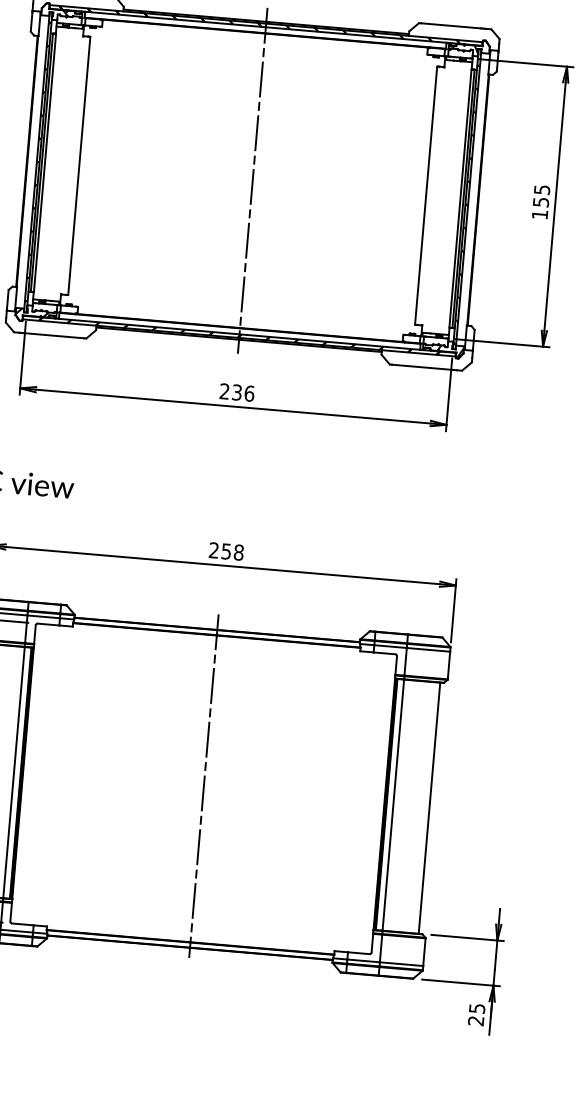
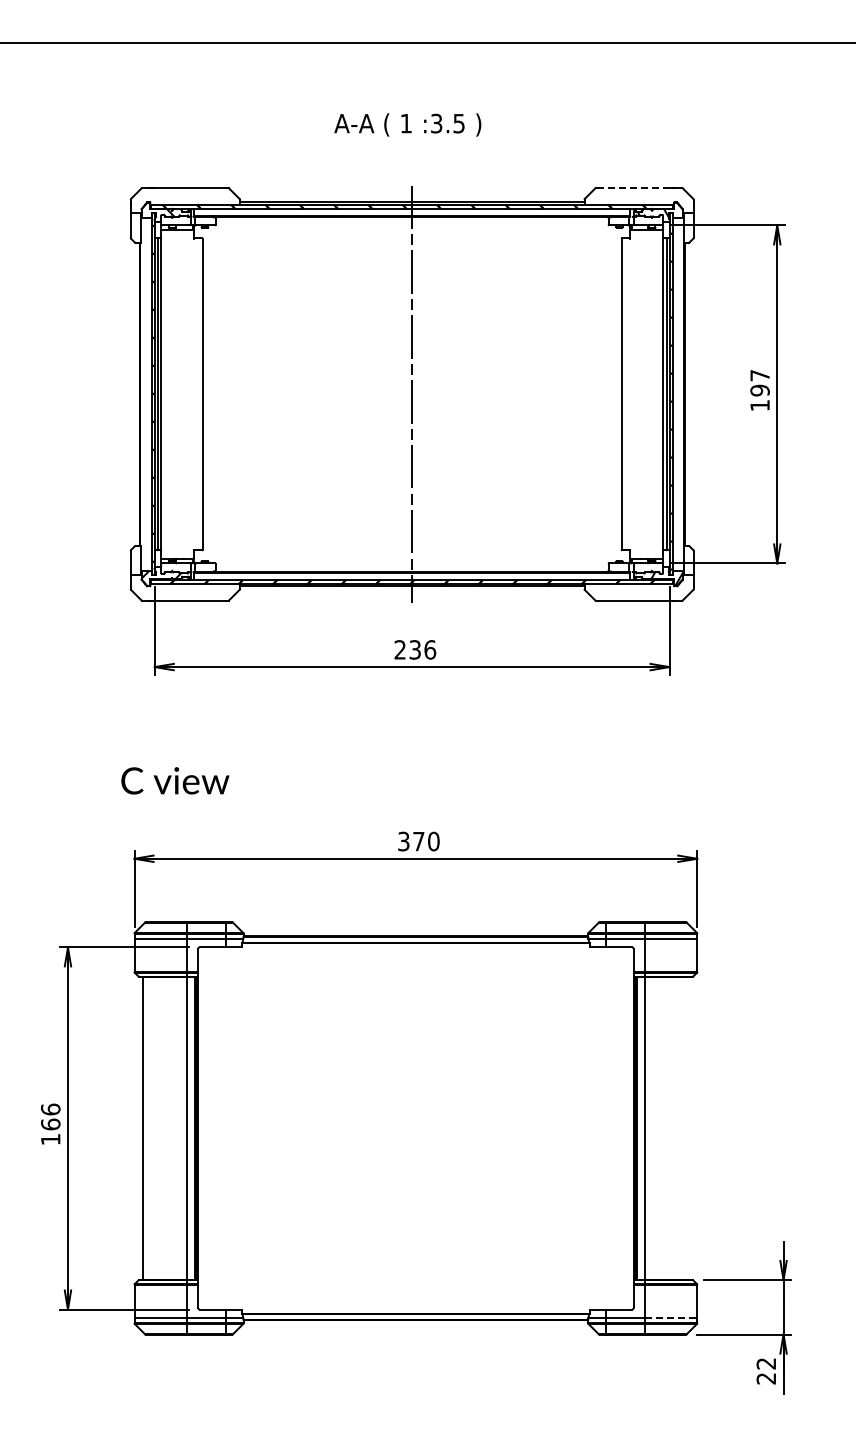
line: (450, 26) -> (633, 188), solid -> dashed
text: (541, 196) -> (759, 383), 155 -> 197
text: (226, 551) -> (418, 841), 258 -> 370
line: (203, 785) -> (415, 1124), removed
line: (429, 808) -> (688, 1128), removed
line: (401, 964) -> (671, 1318), solid -> dashed
text: (477, 1008) -> (766, 1363), 25 -> 22

